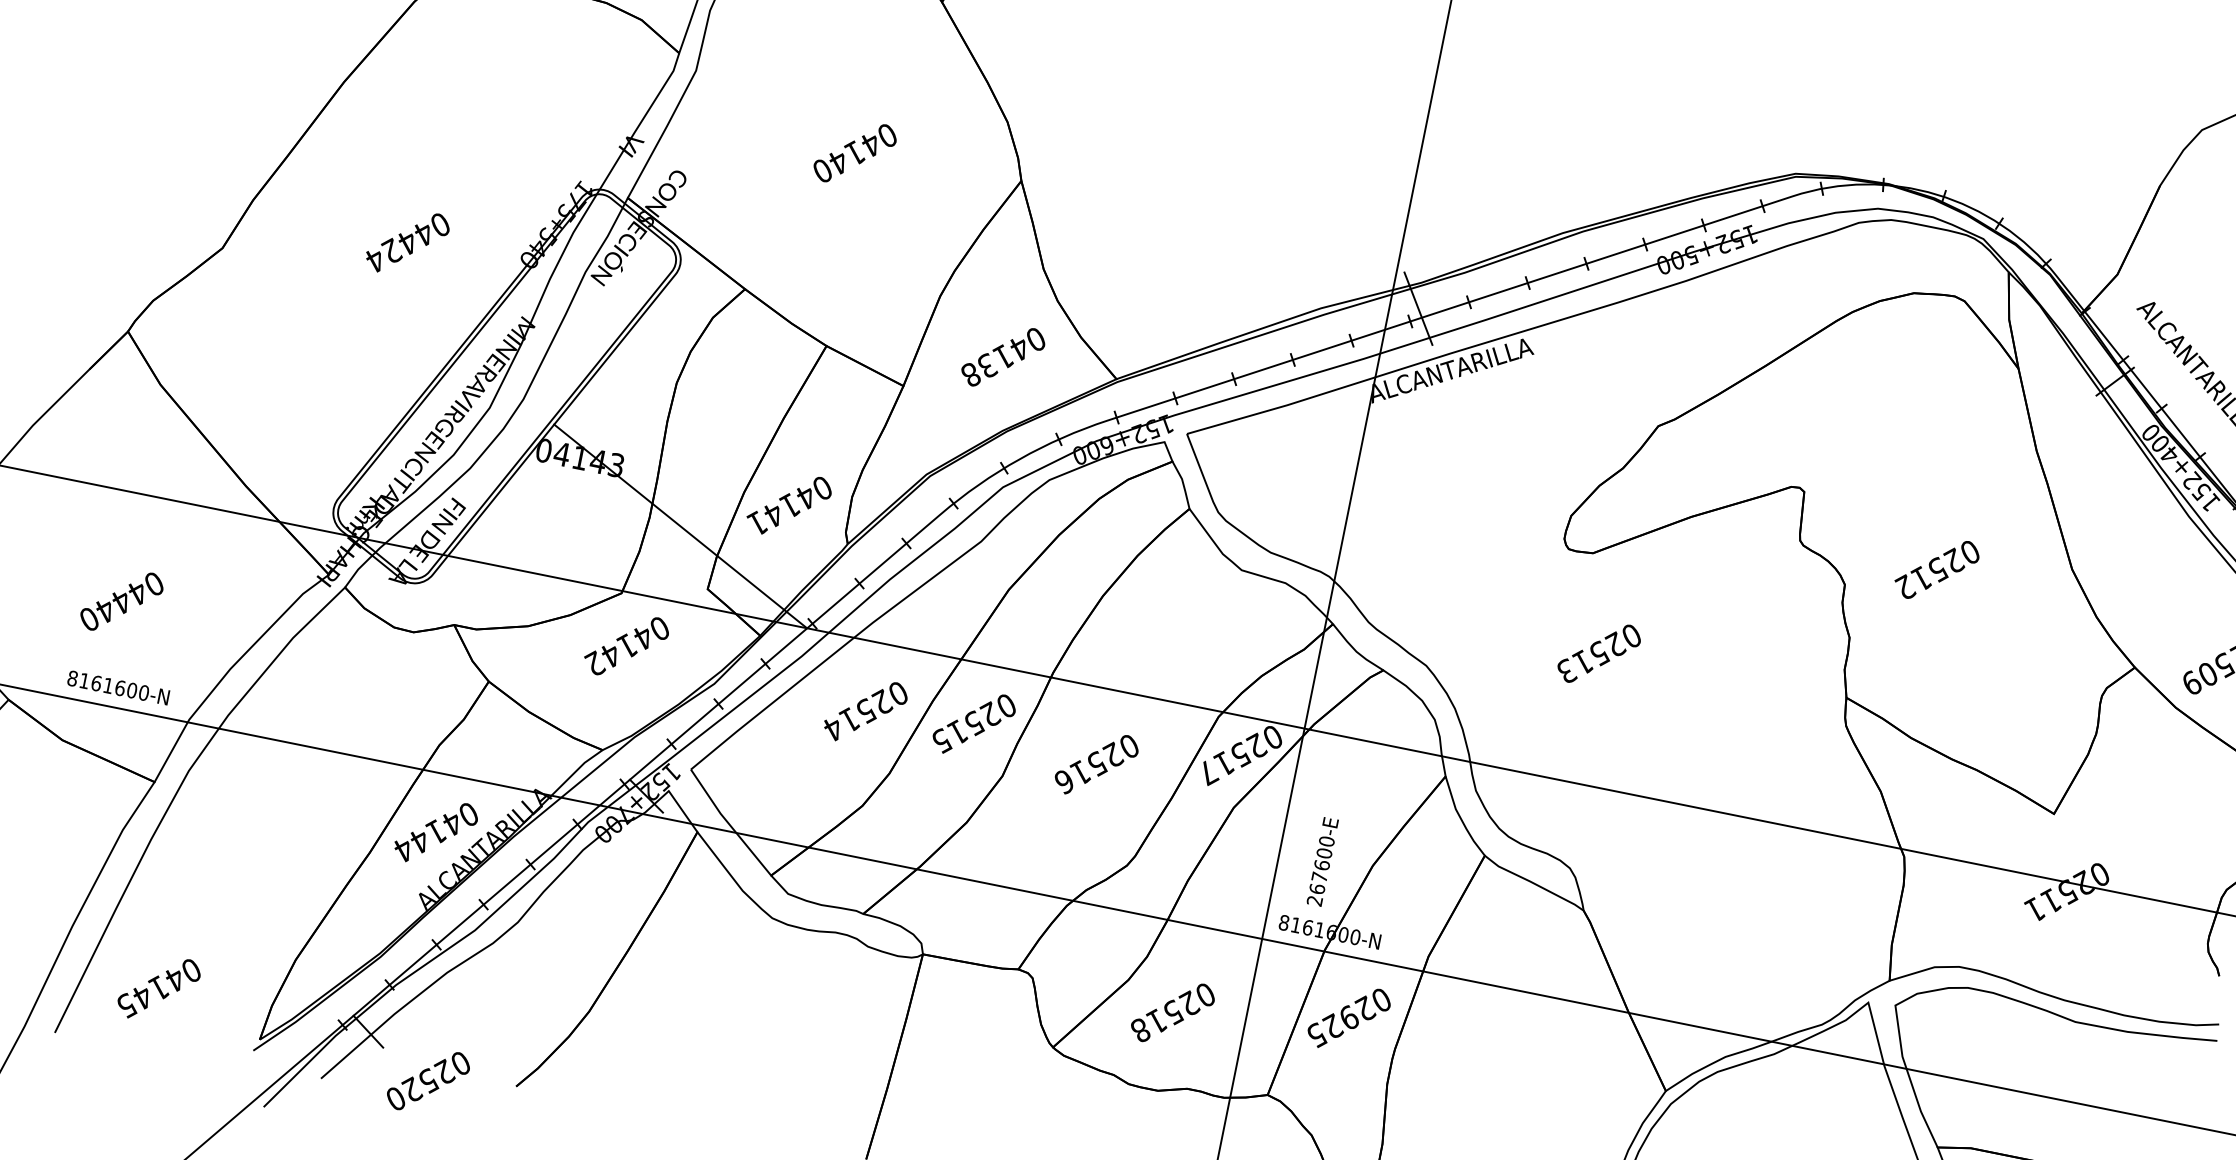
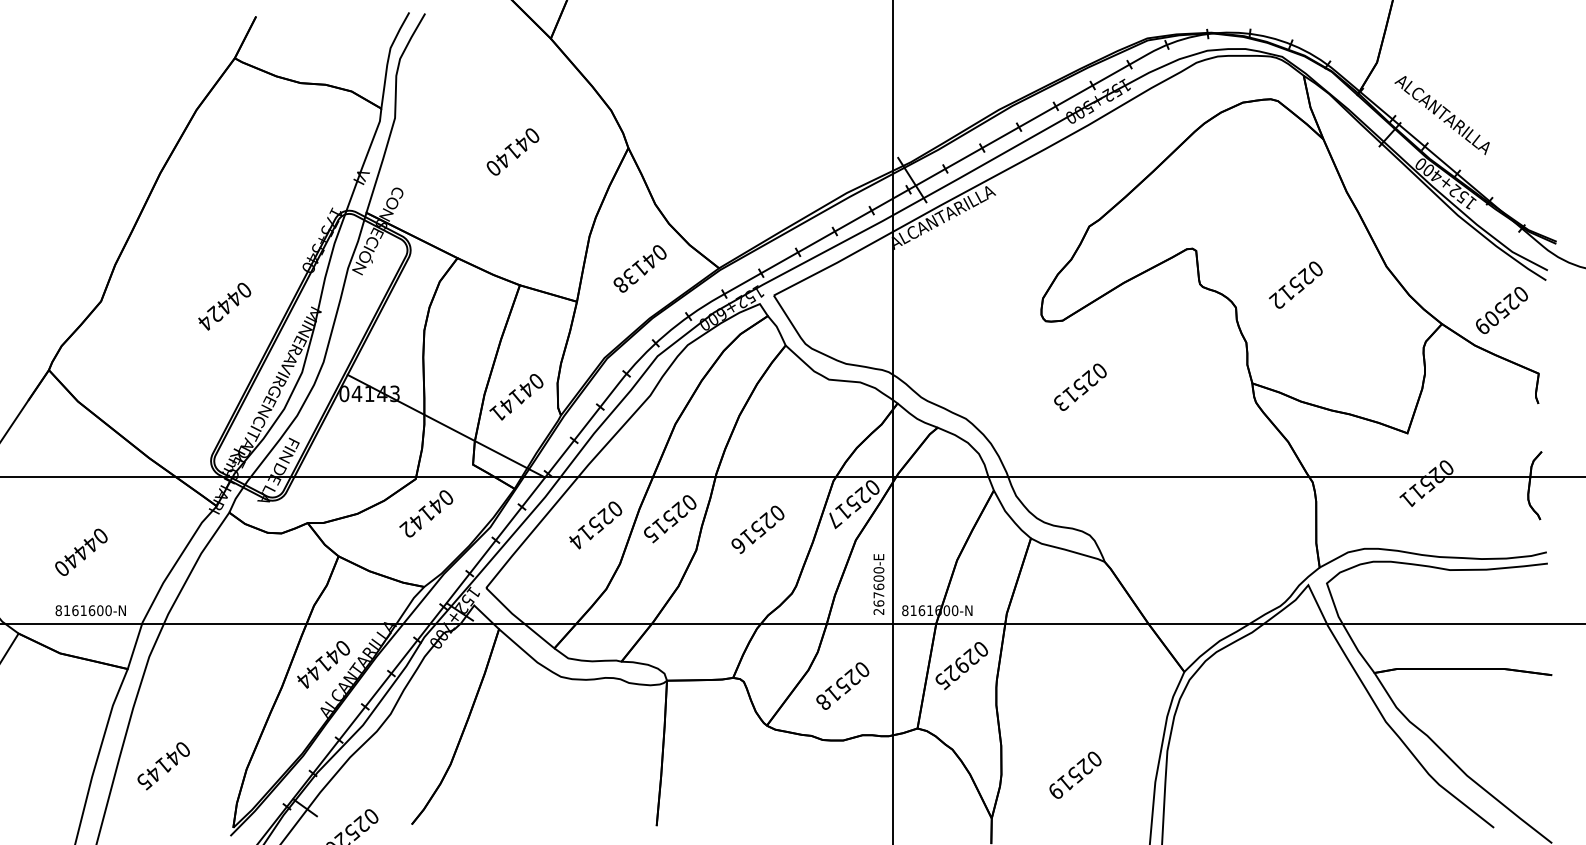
text: (407, 242) -> (224, 306), moved
text: (1322, 861) -> (878, 584), moved
text: (158, 989) -> (163, 766), moved

